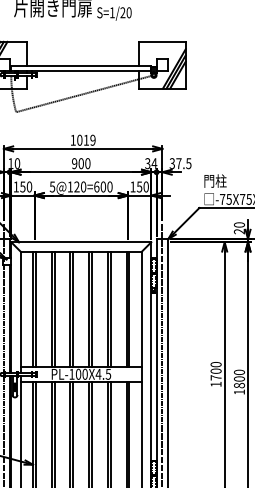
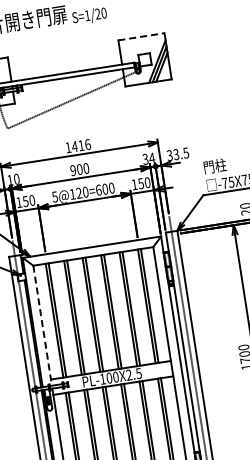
line: (162, 41) -> (141, 36), solid -> dashed
text: (85, 139) -> (80, 145), 1019 -> 1416
text: (178, 163) -> (175, 154), 37.5 -> 33.5
line: (20, 312) -> (42, 325), solid -> dashed
text: (98, 373) -> (128, 374), PL-100X4.5 -> PL-100X2.5

